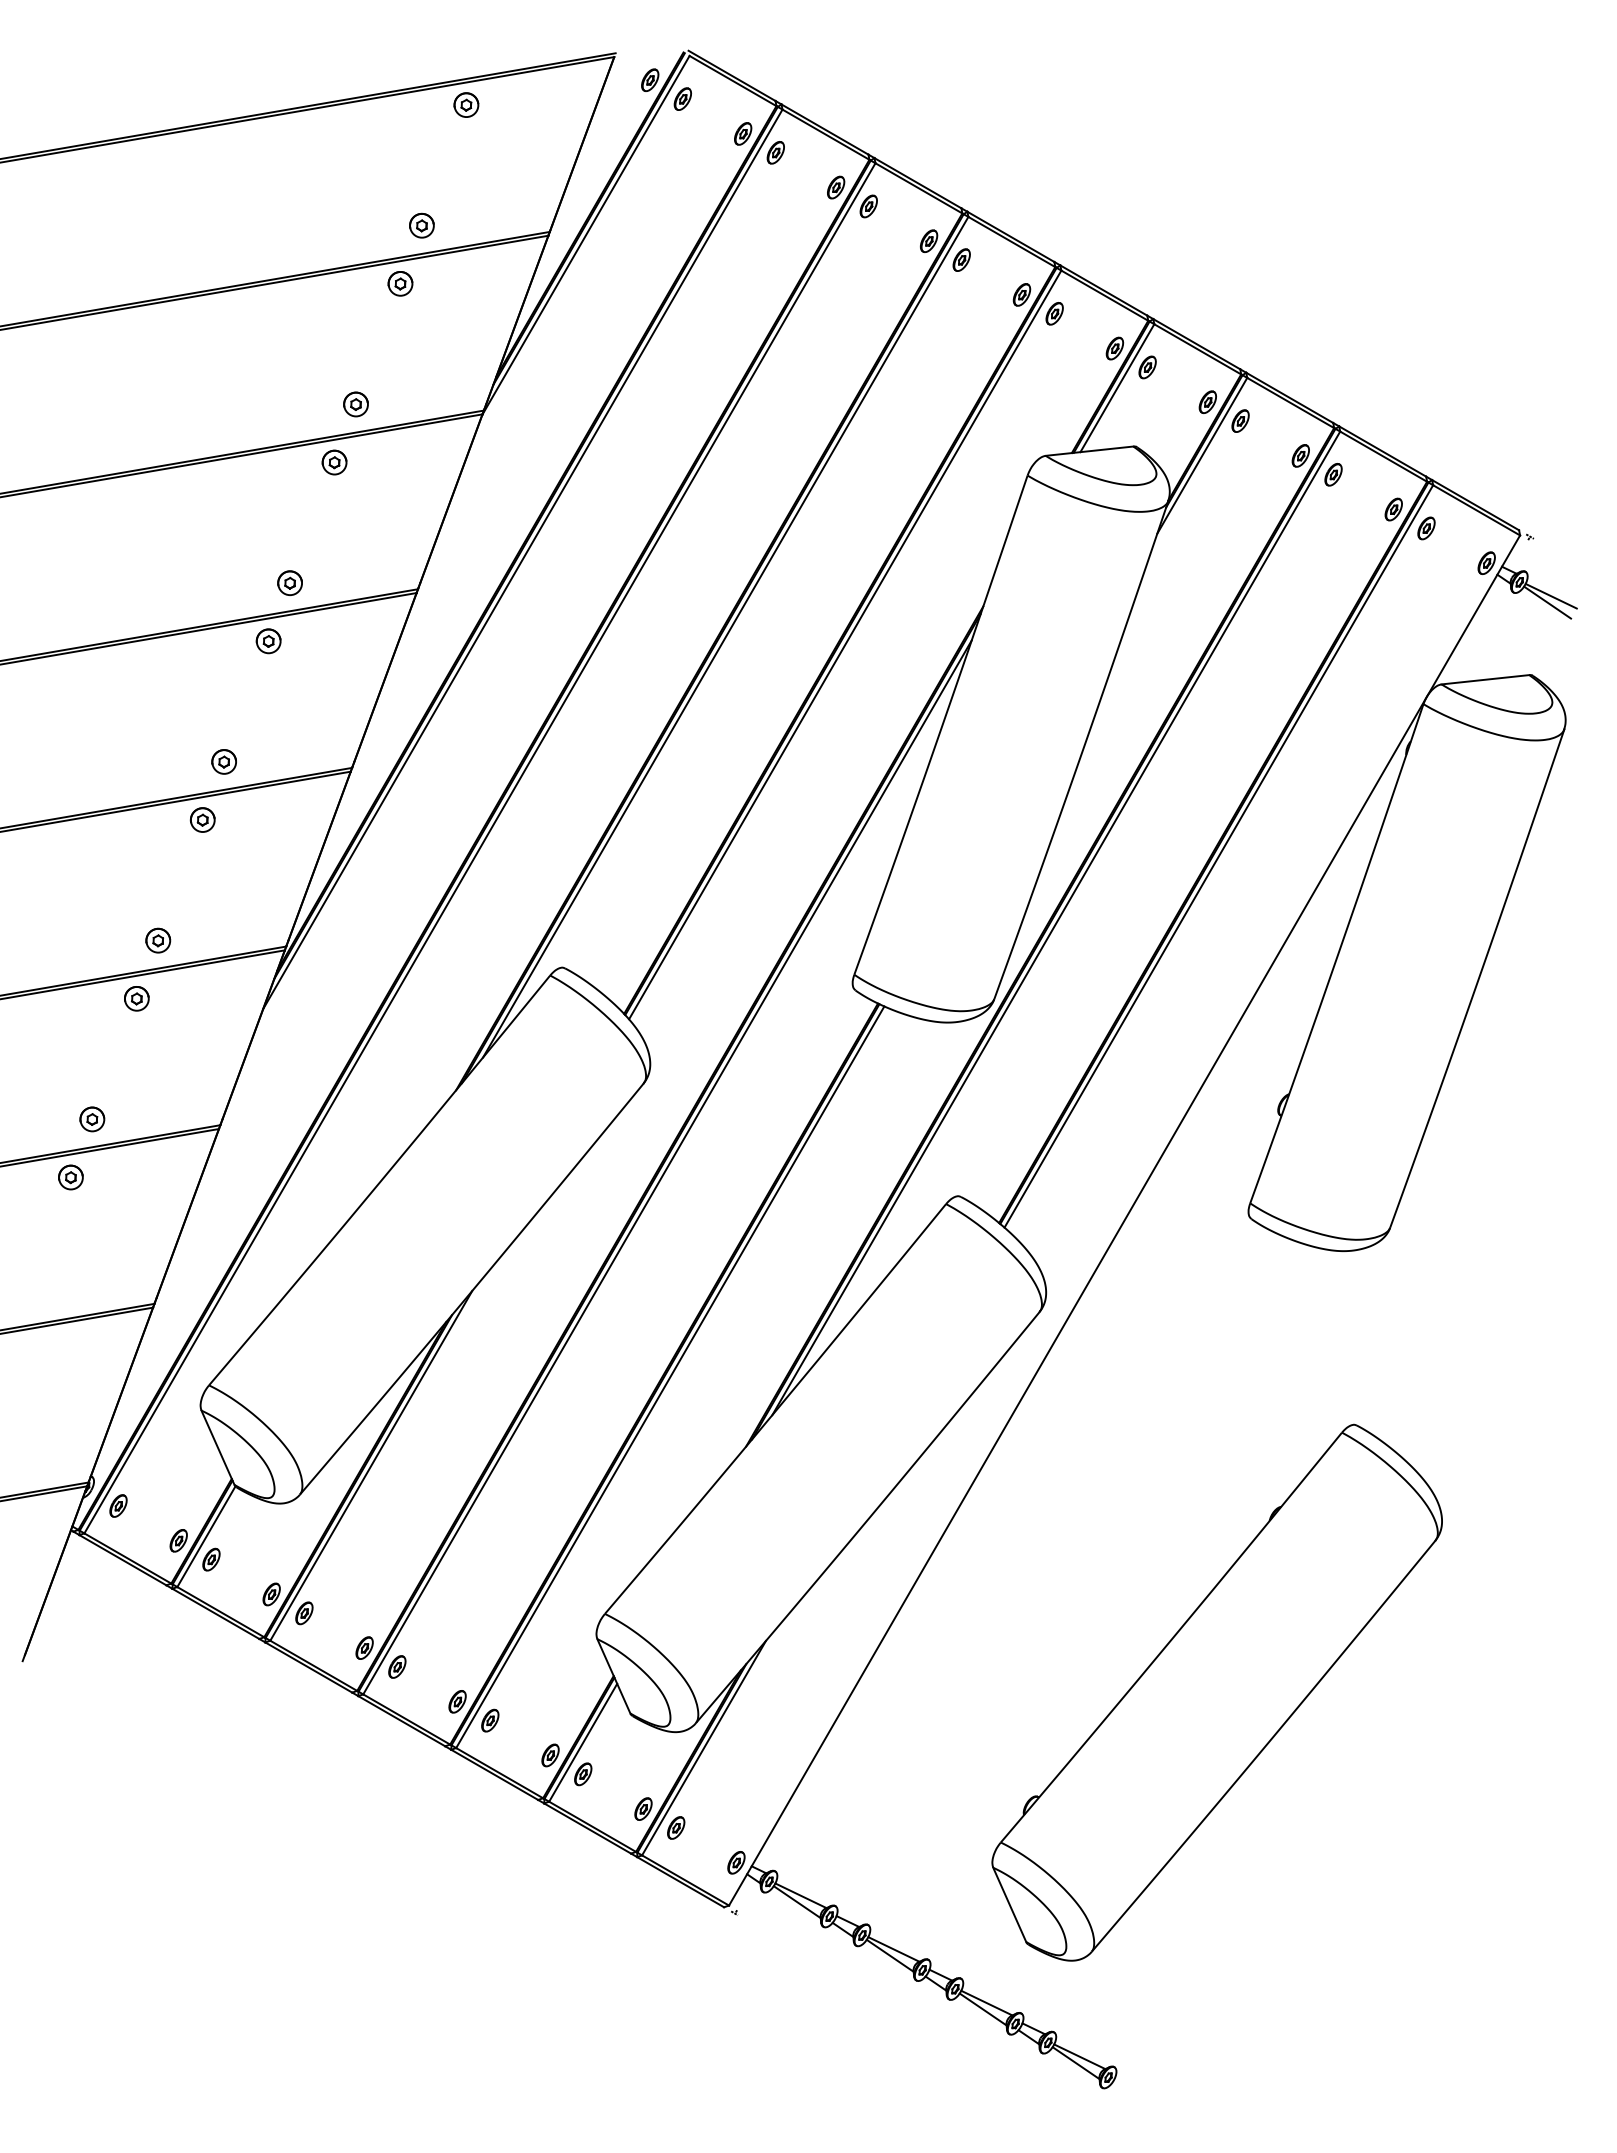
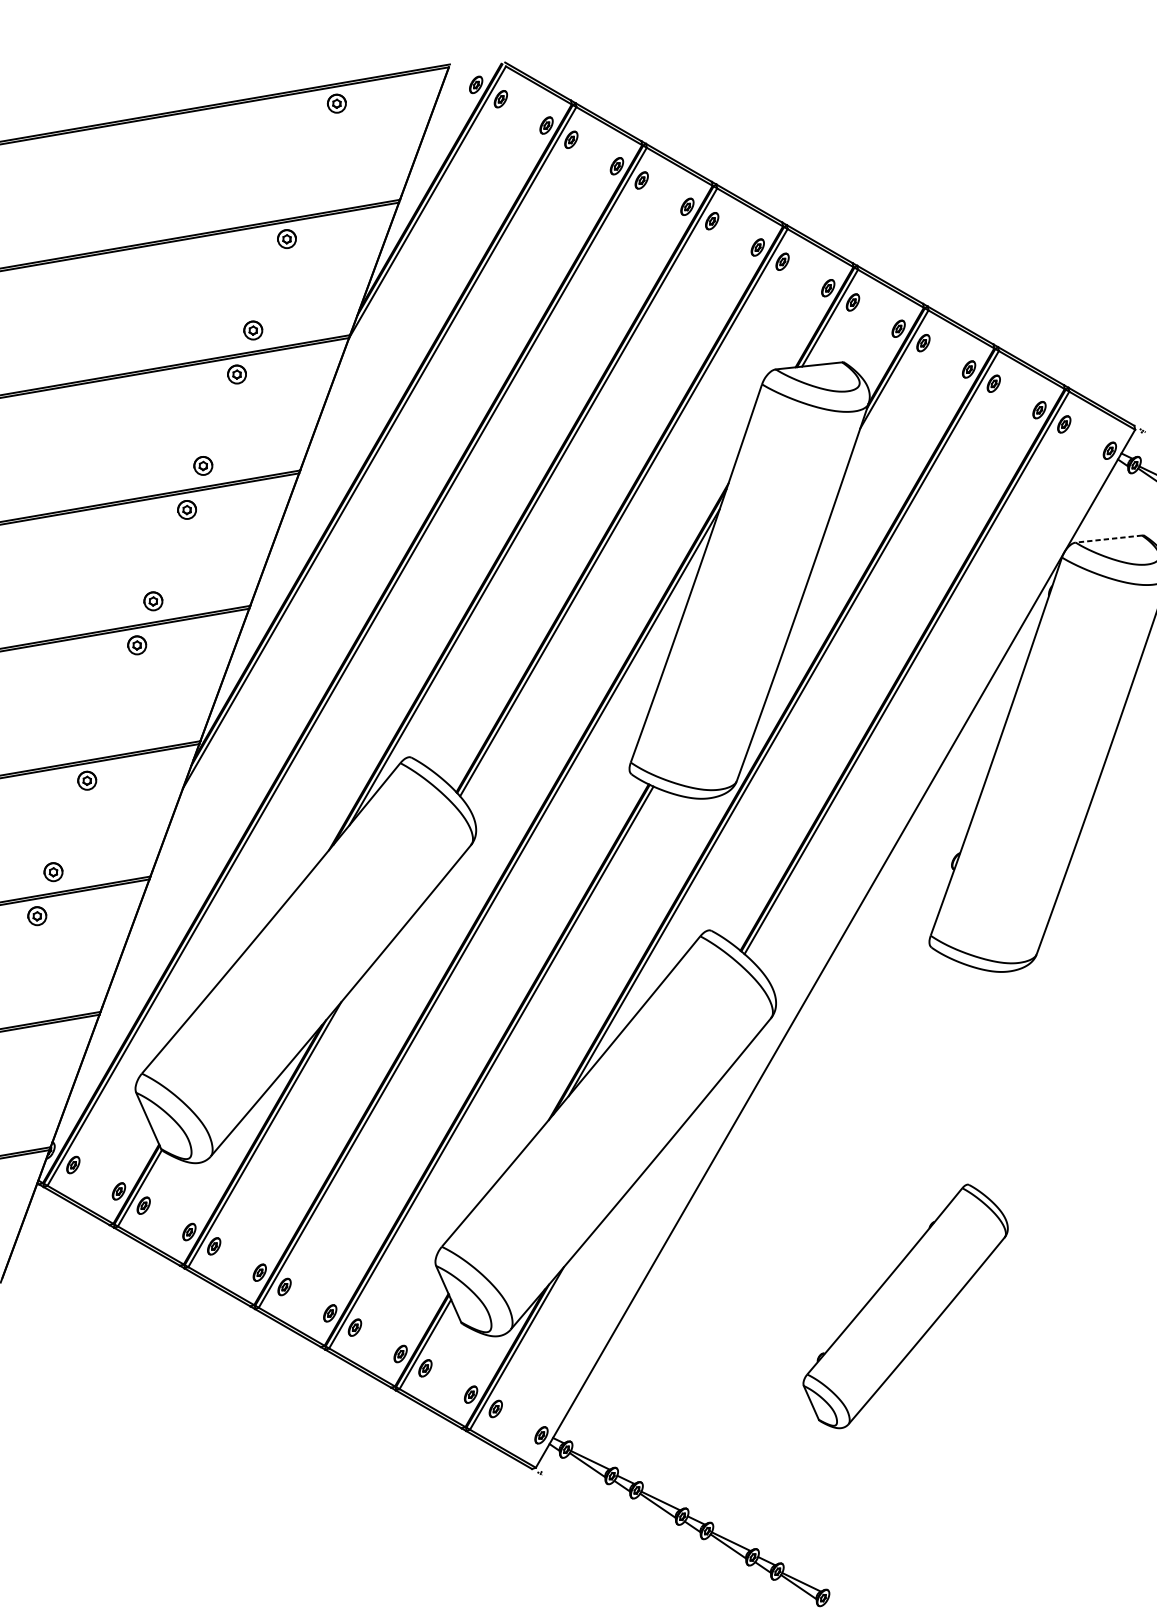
part: (421, 225) -> (302, 194), removed
line: (1484, 679) -> (1108, 538), solid -> dashed
part: (158, 940) -> (103, 736), removed
part: (1216, 1692) -> (905, 1306), size x0.6

